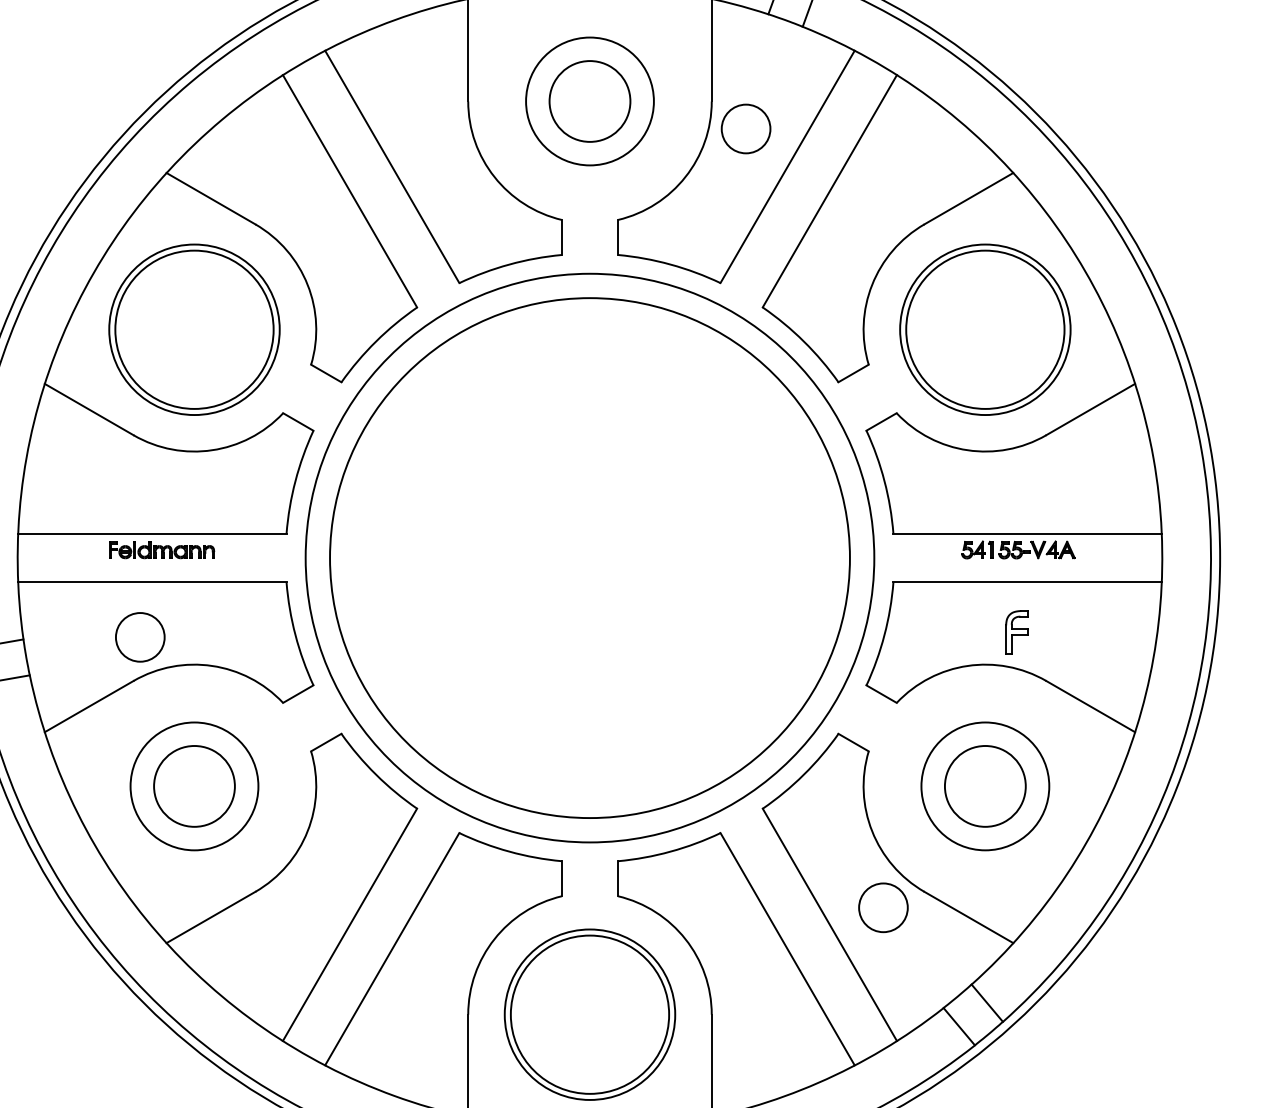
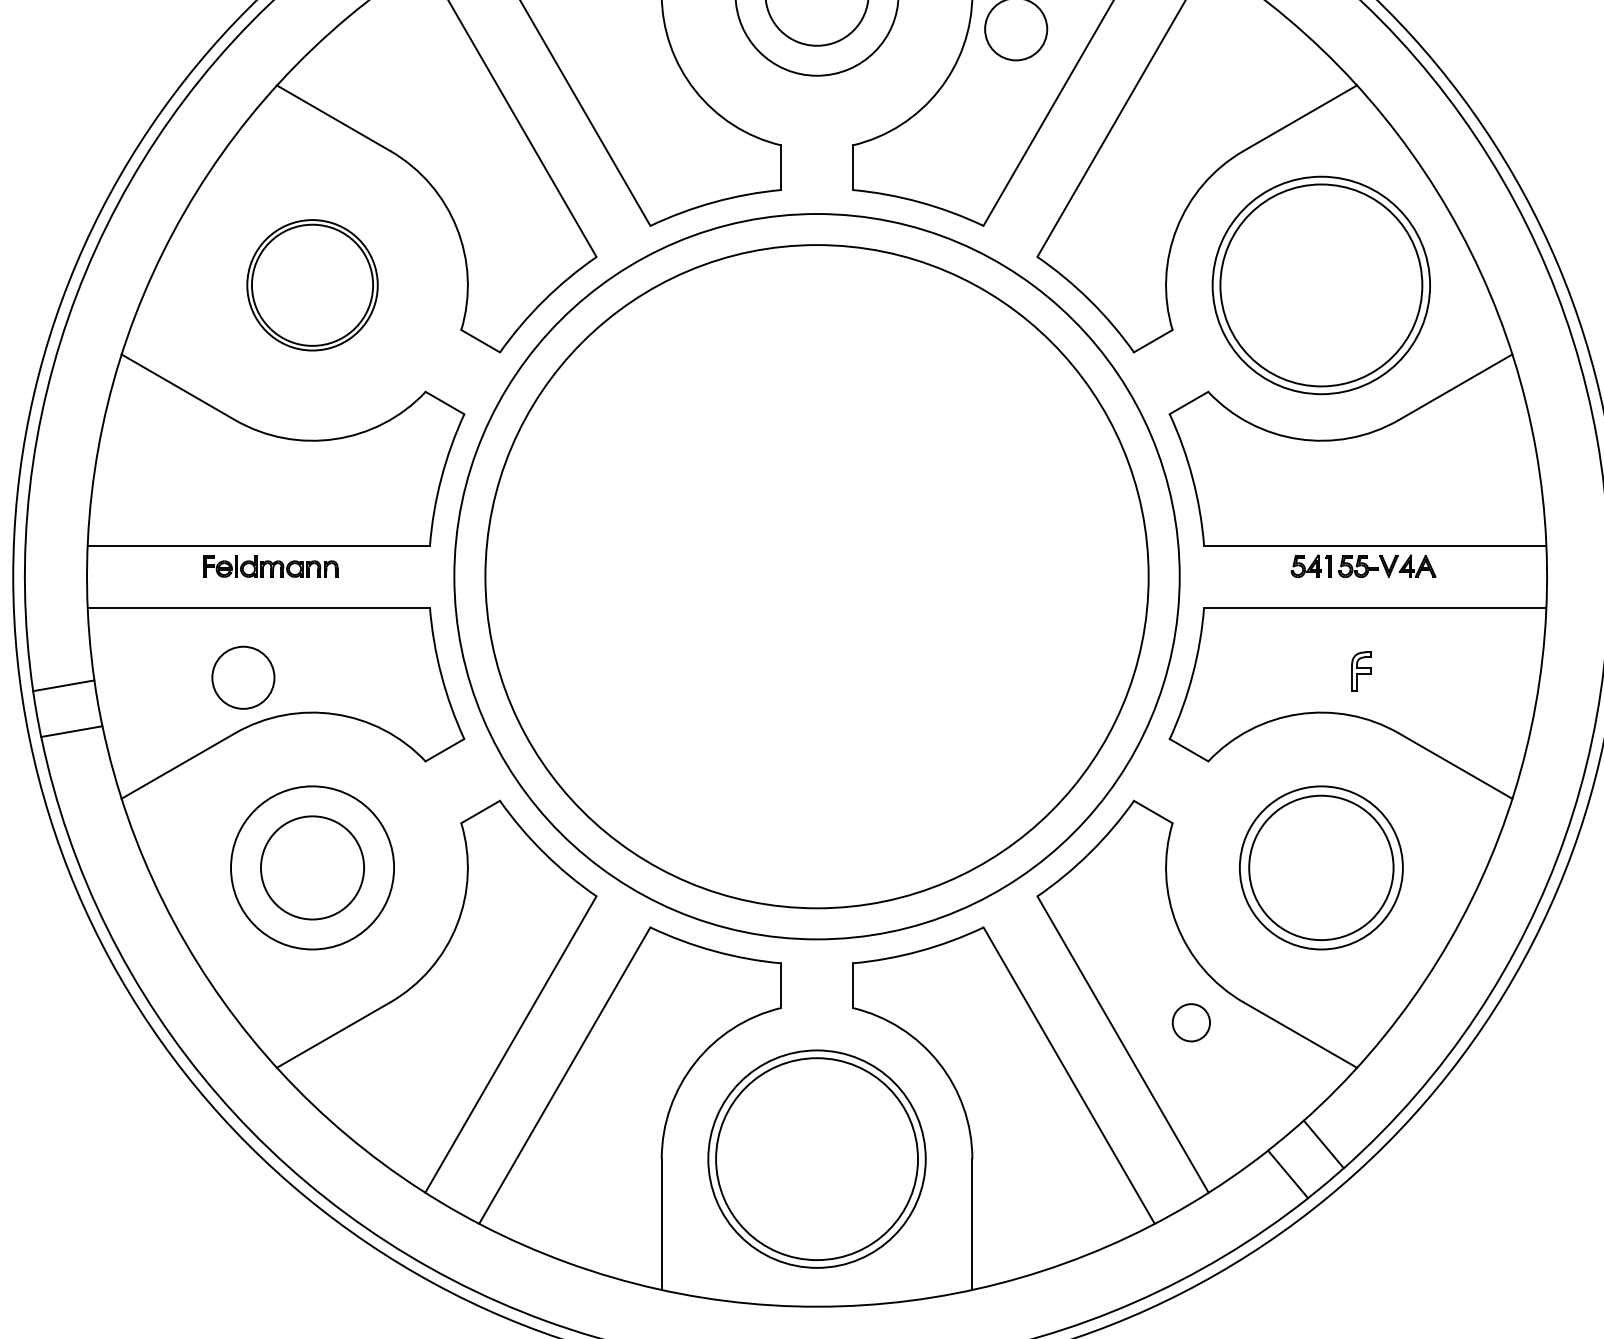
part: (194, 329) -> (312, 285), size x0.6
part: (1016, 632) -> (1361, 671), size x0.7
circle: (984, 786) -> (1320, 868), size x1.4
circle: (883, 907) -> (1191, 1022), size x0.6

